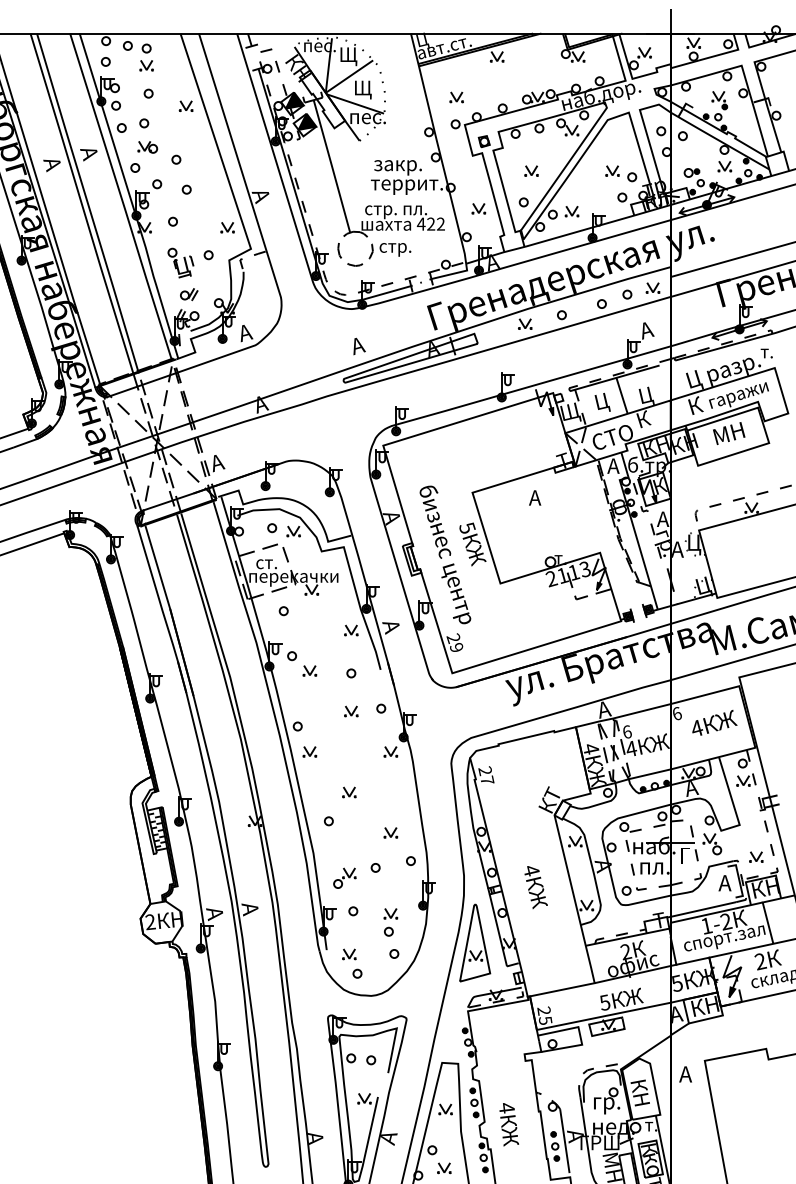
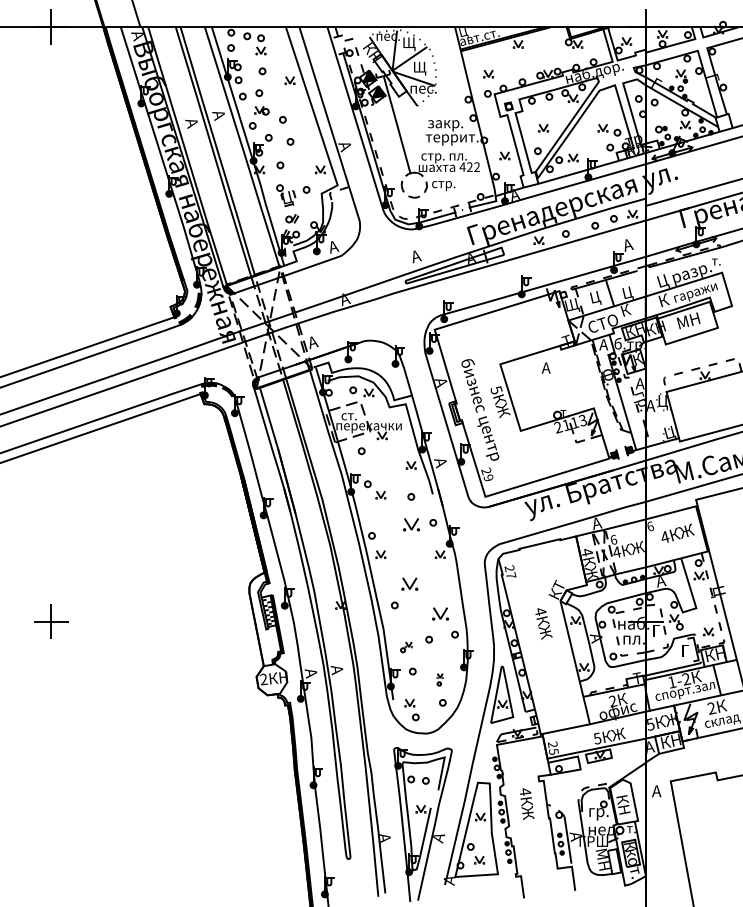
part: (350, 710) -> (410, 524), size x1.6
part: (348, 792) -> (409, 584), size x1.6
part: (389, 832) -> (439, 613), size x1.6
part: (344, 878) -> (406, 647), size x0.7
text: (724, 882) -> (685, 650), А -> Г
text: (535, 886) -> (543, 623), moved
part: (389, 922) -> (439, 679), size x0.6
text: (509, 1125) -> (527, 804), moved

